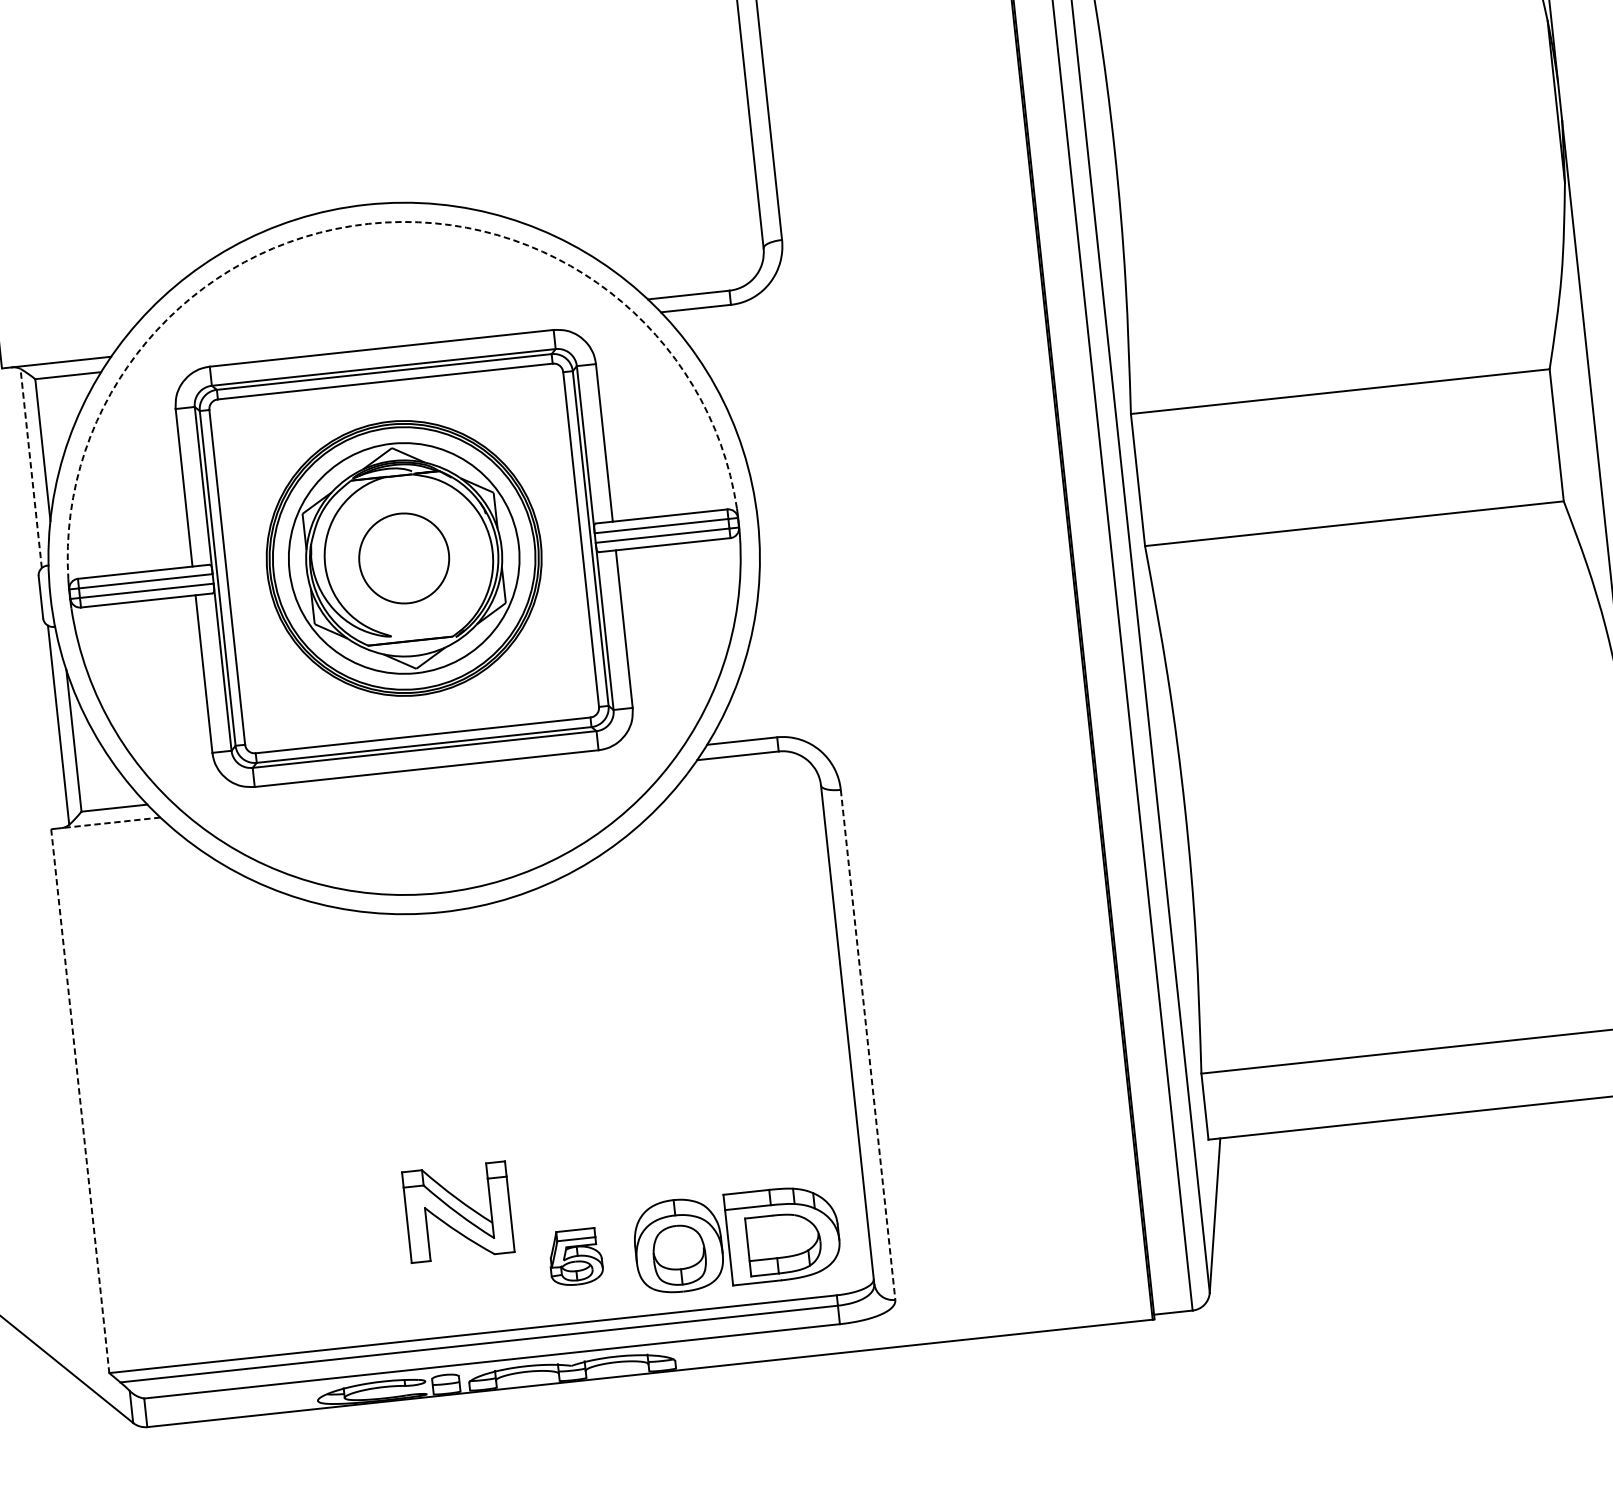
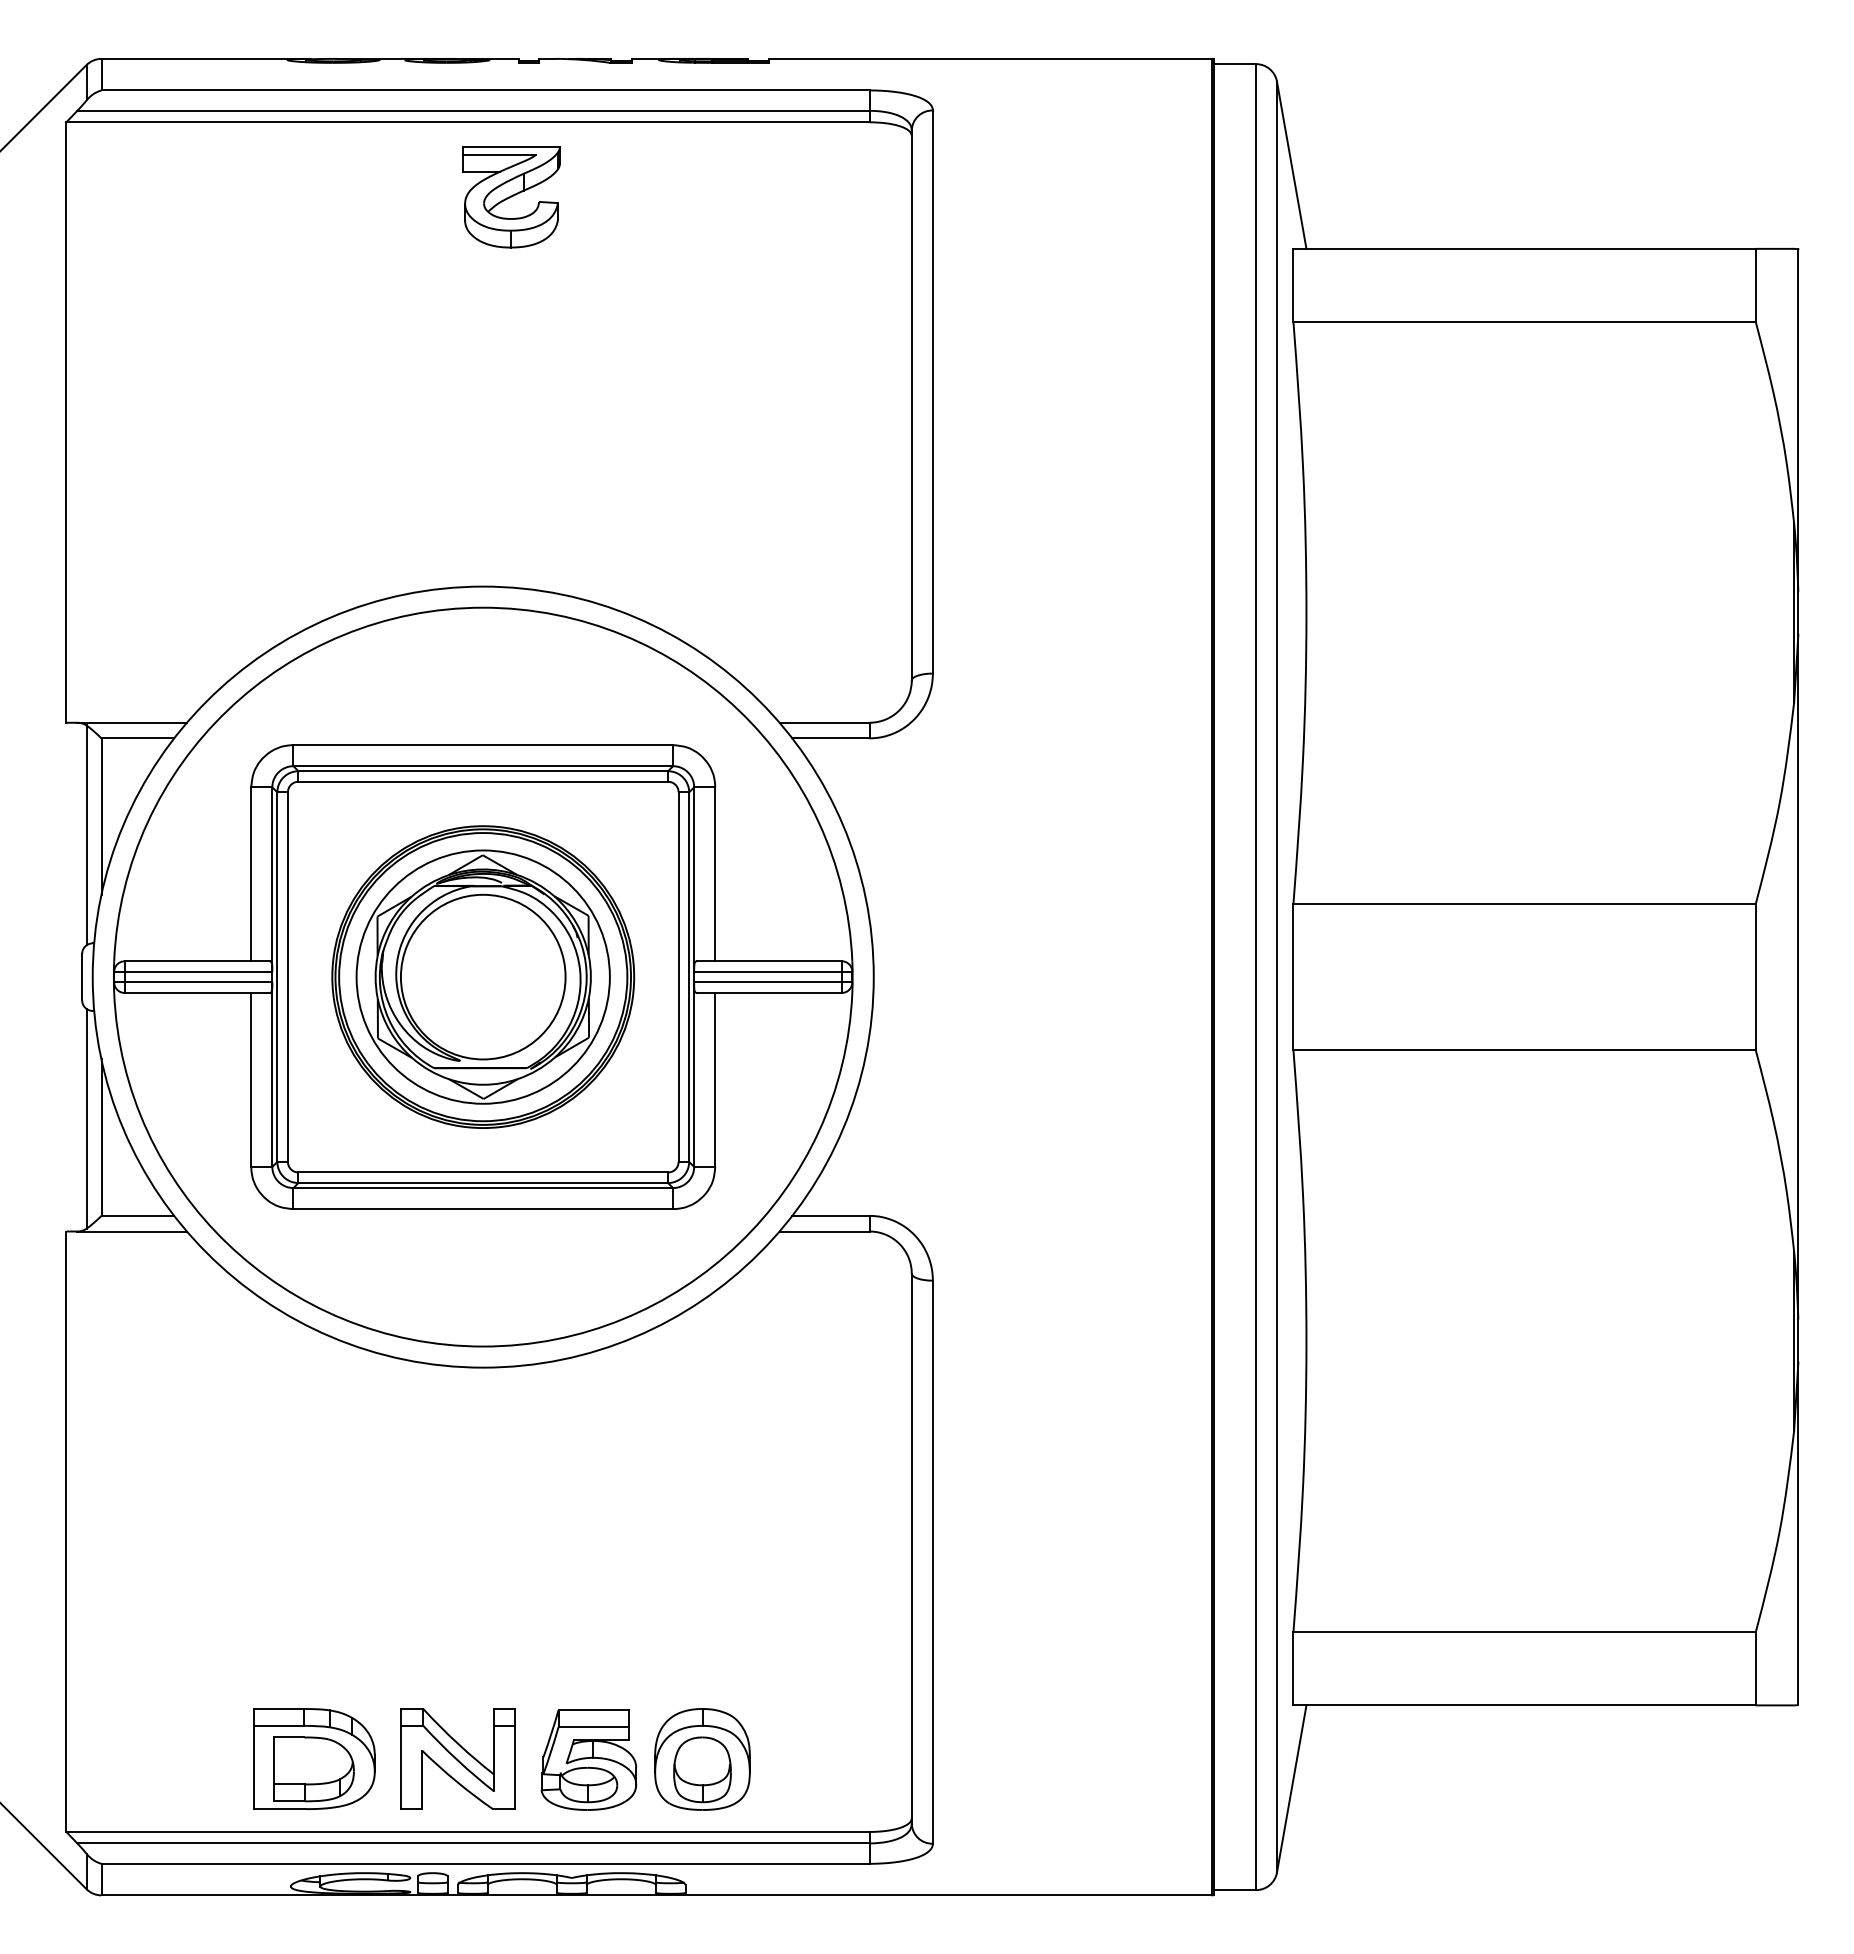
arc: (368, 223) -> (483, 607), dashed -> solid
line: (31, 468) -> (86, 835), dashed -> solid
circle: (403, 557) -> (482, 976), size x1.67
line: (111, 822) -> (132, 1231), dashed -> solid
line: (867, 1045) -> (932, 1562), dashed -> solid
line: (80, 1101) -> (66, 1532), dashed -> solid
part: (457, 1211) -> (457, 1758), moved
part: (783, 1233) -> (314, 1758), moved
part: (575, 1256) -> (588, 1759), size x1.67

